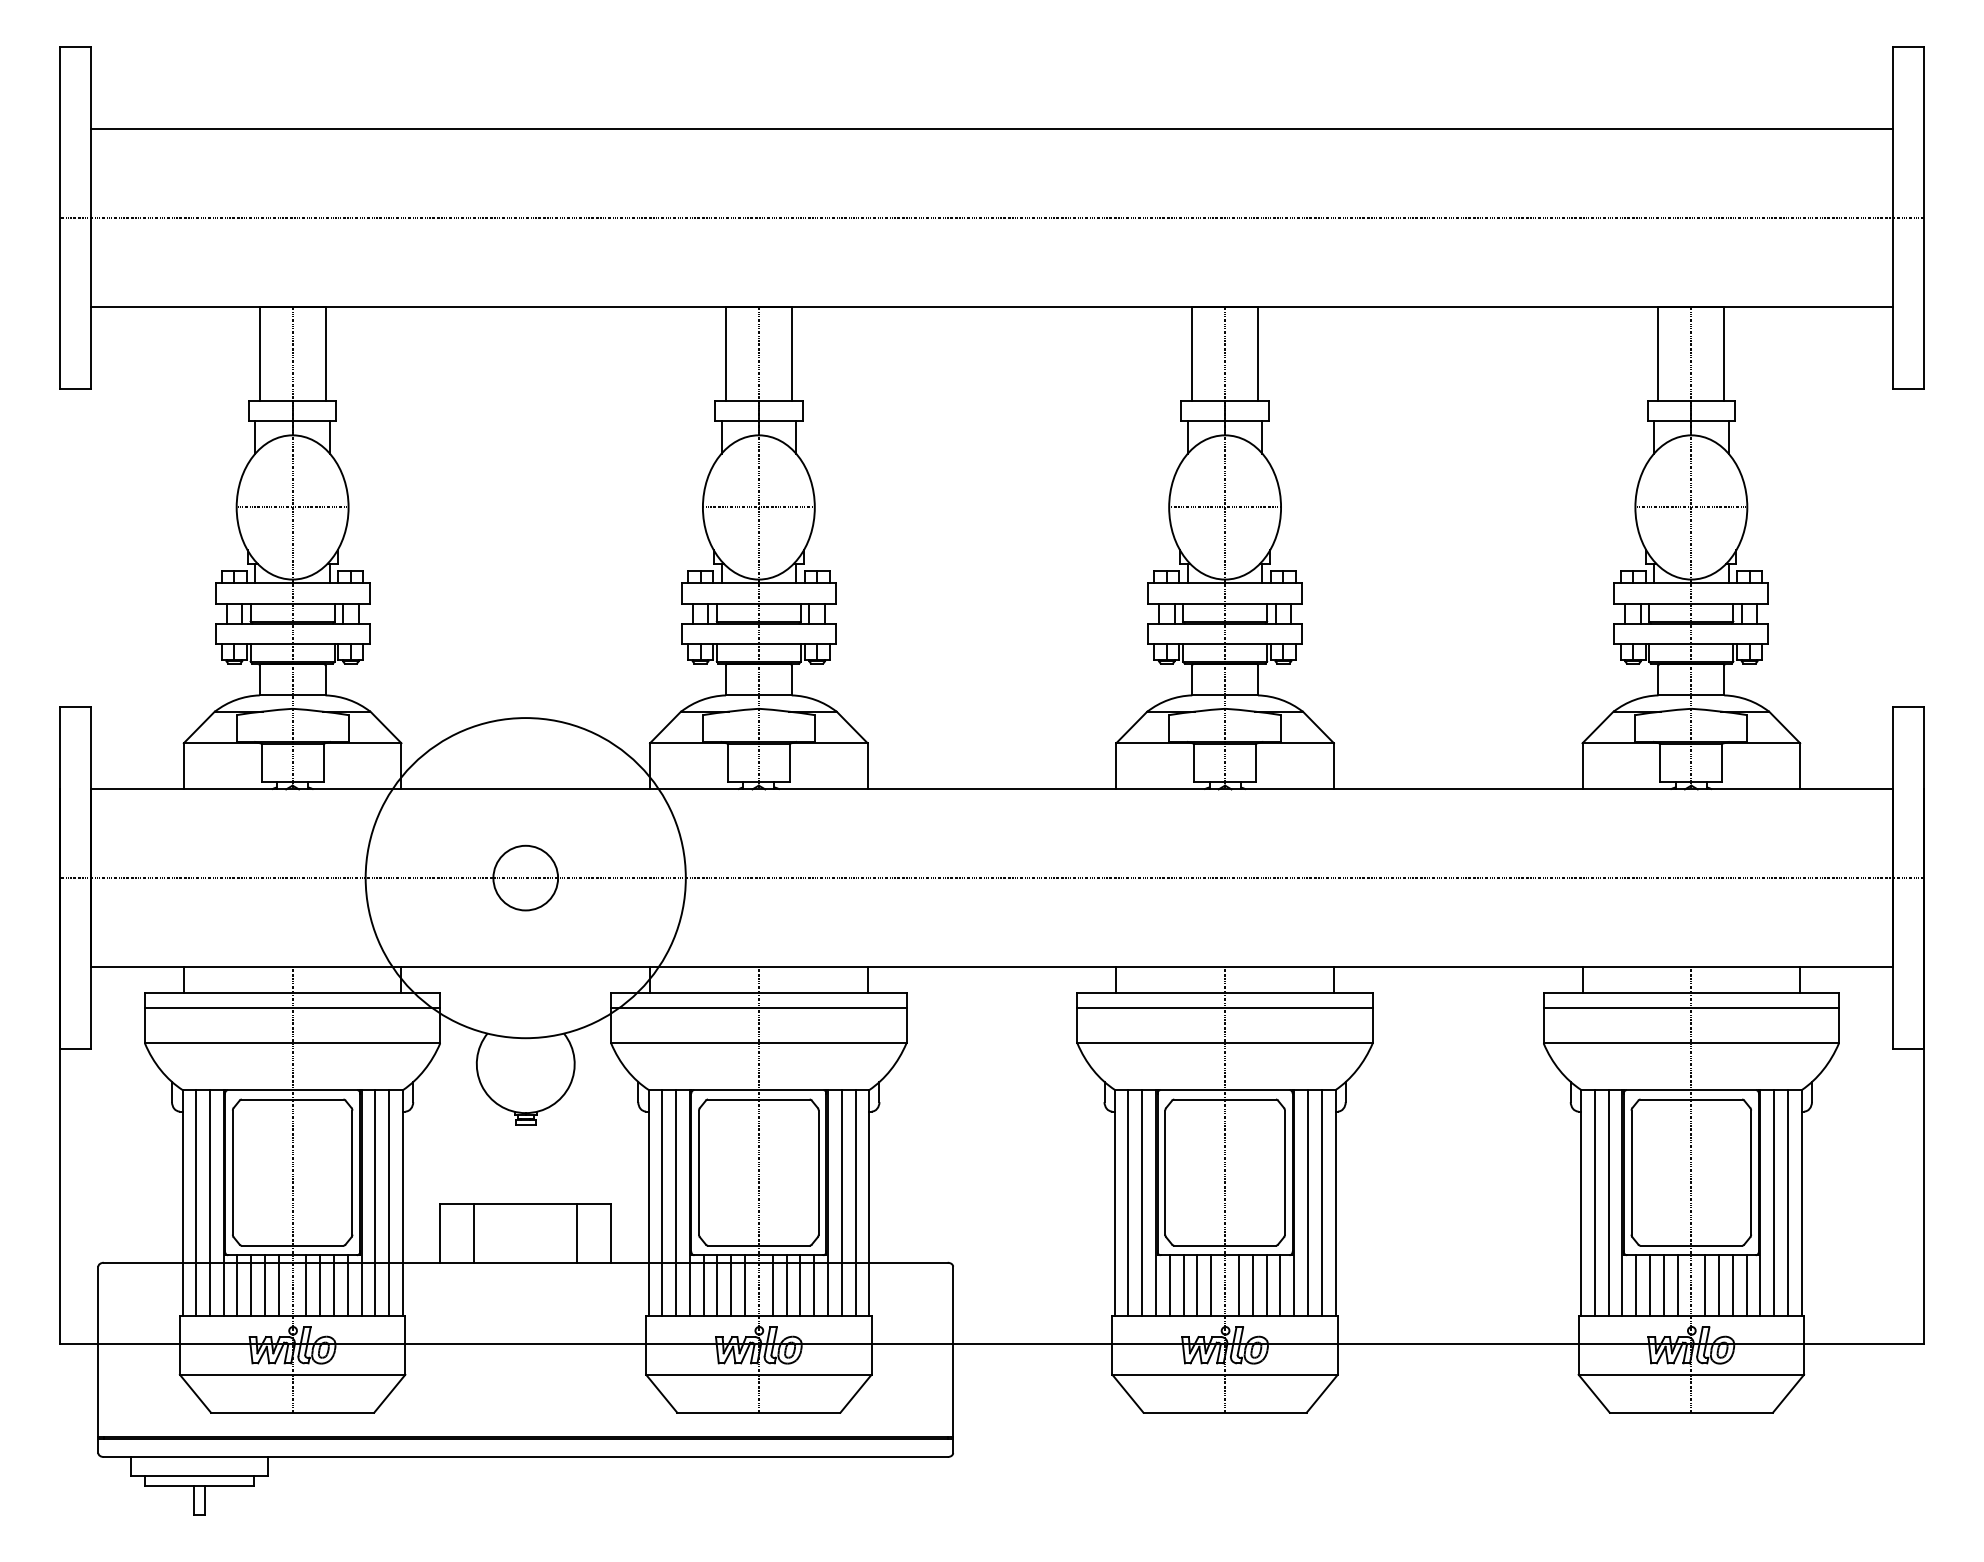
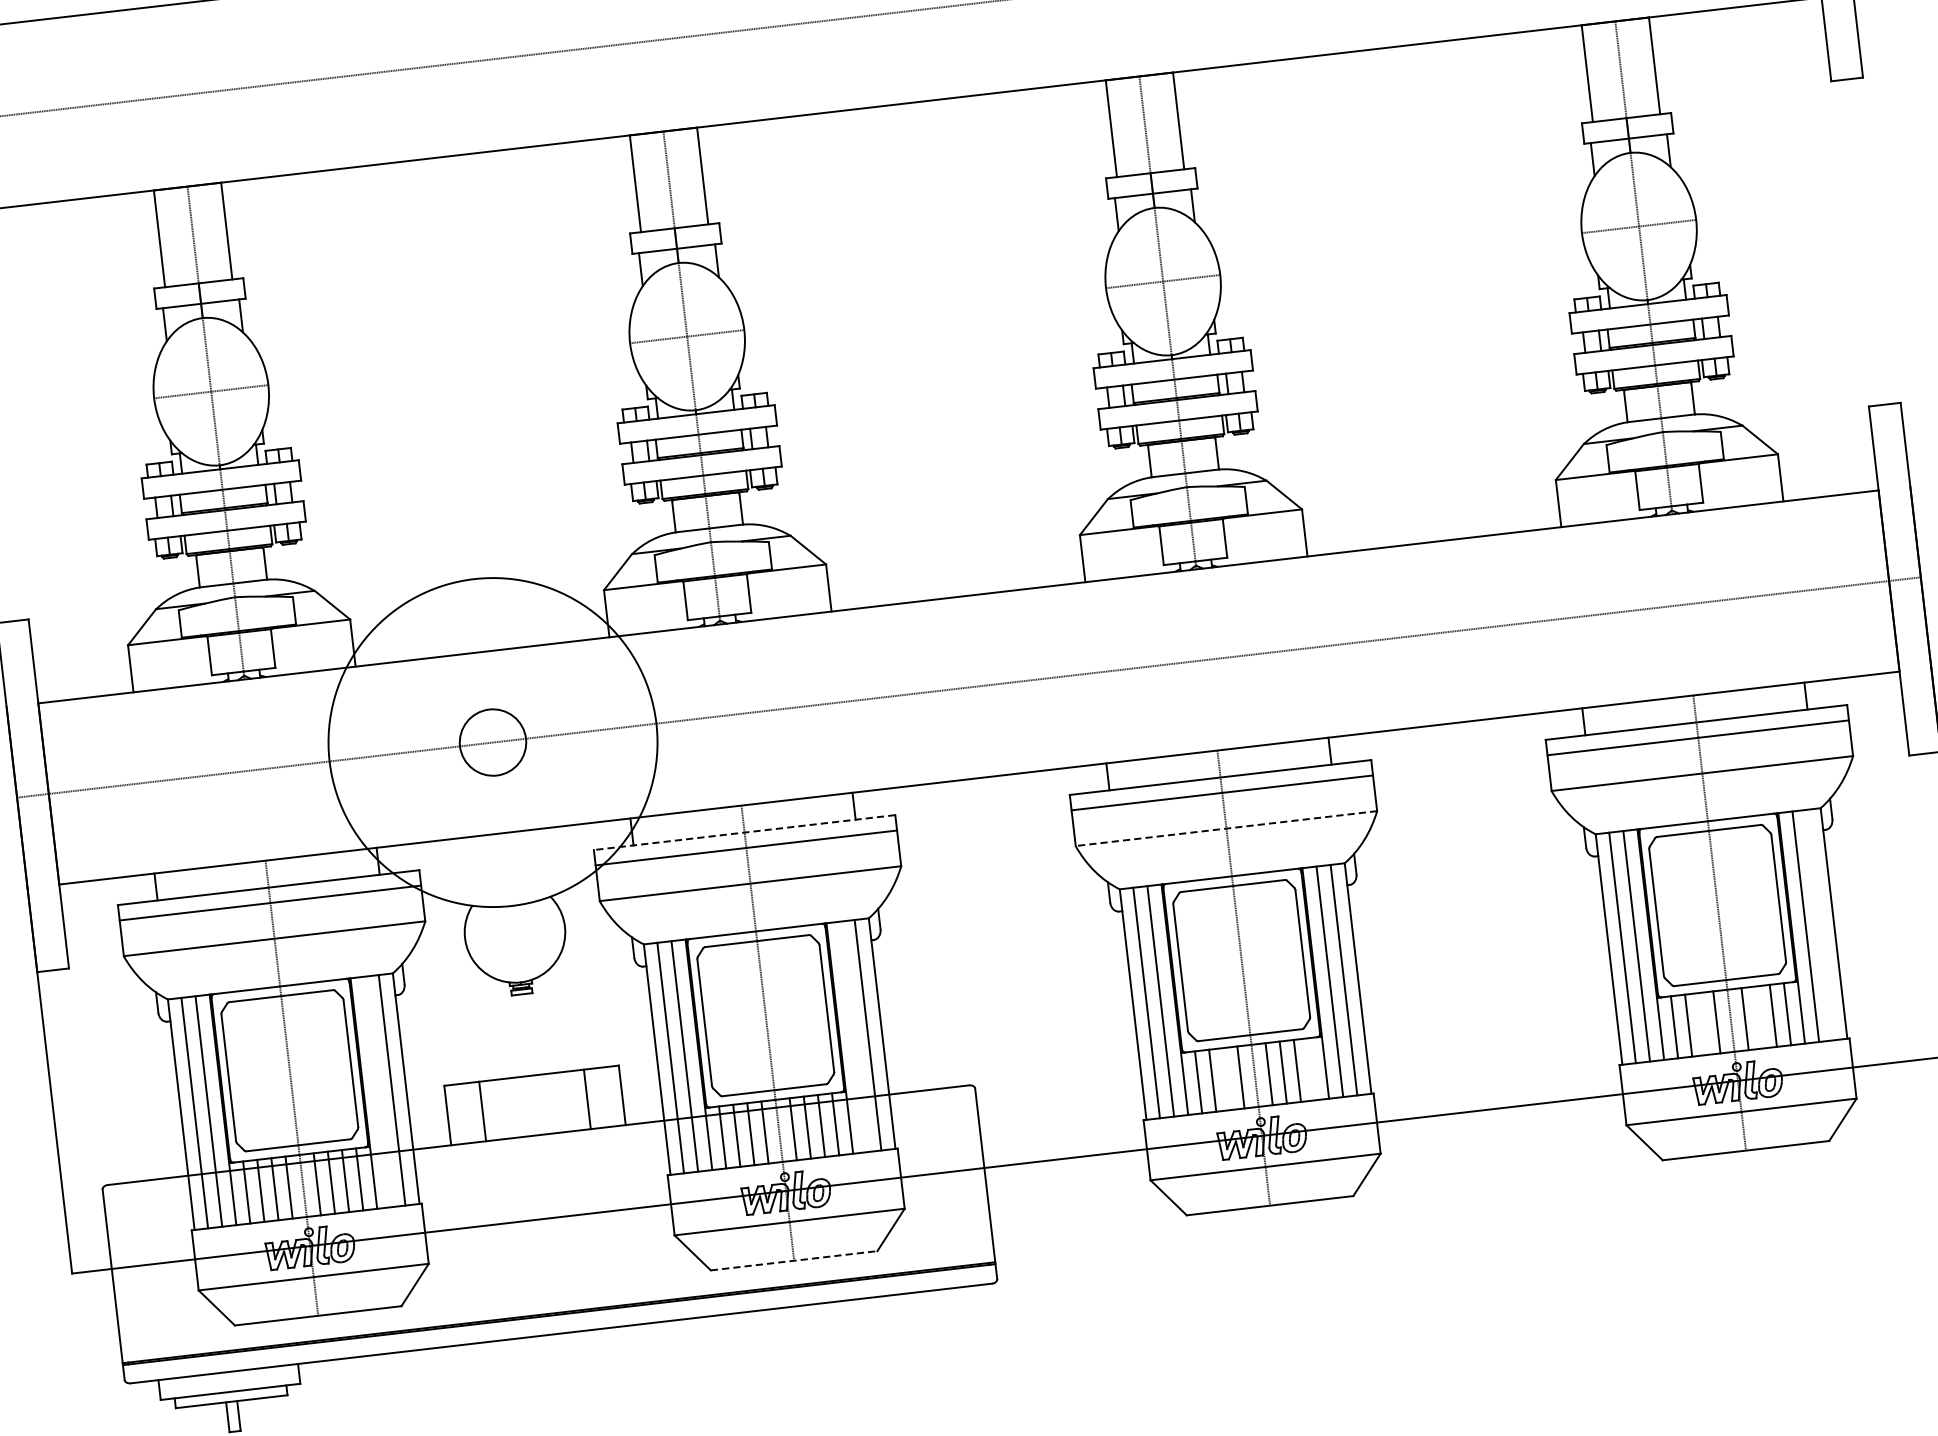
line: (758, 993) -> (744, 832), solid -> dashed
line: (1225, 1043) -> (1226, 828), solid -> dashed
line: (375, 1202) -> (377, 1091), removed
line: (841, 1202) -> (853, 1036), removed
line: (1788, 1202) -> (1820, 924), removed
line: (1197, 1285) -> (1226, 1079), removed
line: (1280, 1285) -> (1311, 1069), removed
line: (1663, 1285) -> (1702, 1024), removed
line: (1719, 1285) -> (1759, 1017), removed
line: (758, 1412) -> (793, 1260), solid -> dashed

